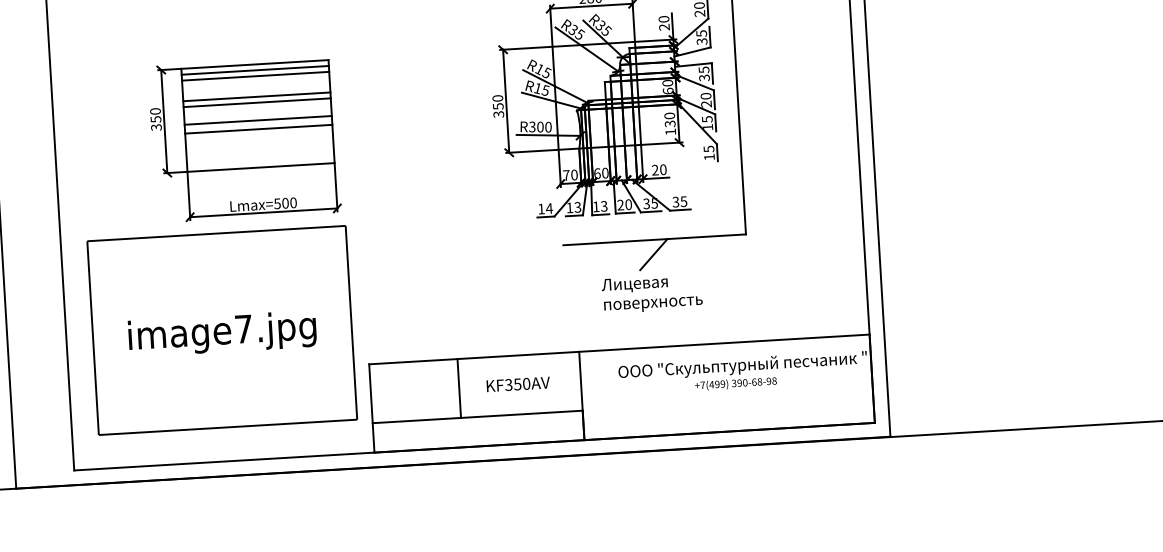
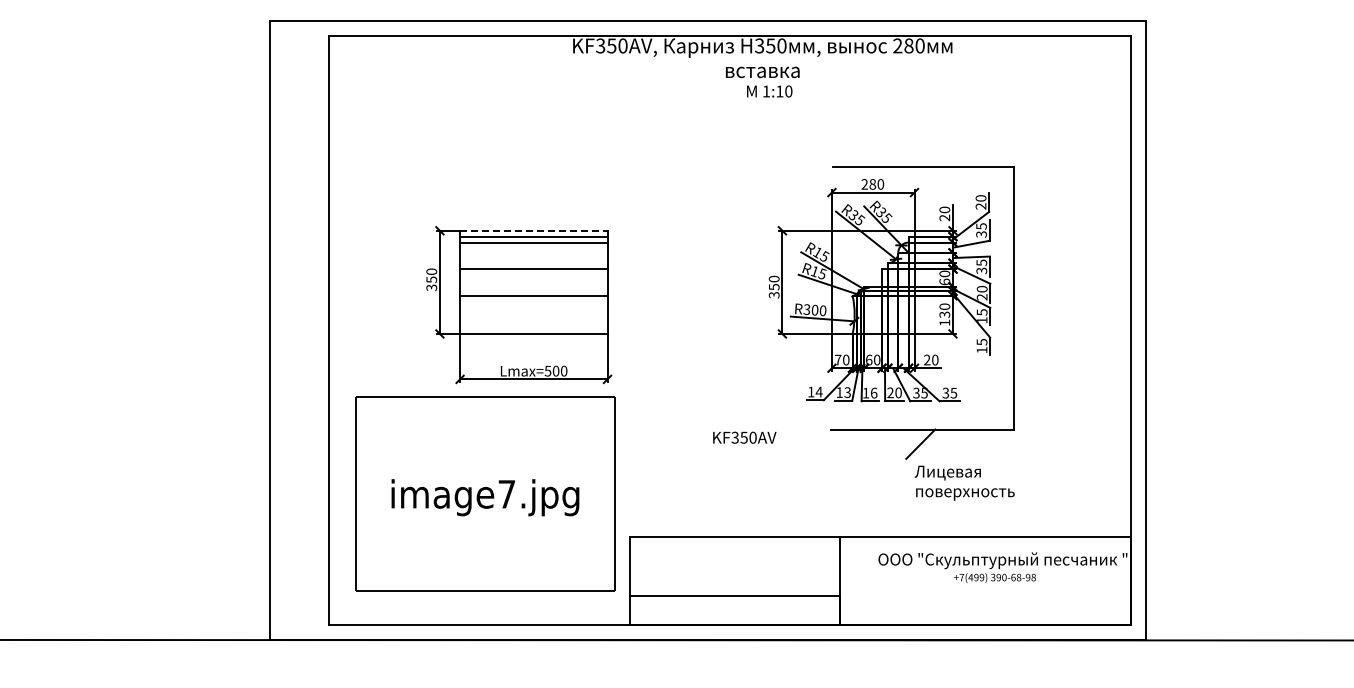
line: (254, 64) -> (533, 230), solid -> dashed
line: (256, 97) -> (533, 263), removed
line: (257, 120) -> (533, 286), removed
text: (603, 205) -> (873, 392), 13 -> 16
text: (651, 293) -> (964, 482), moved
text: (518, 384) -> (744, 437), moved
line: (459, 387) -> (718, 565), removed

